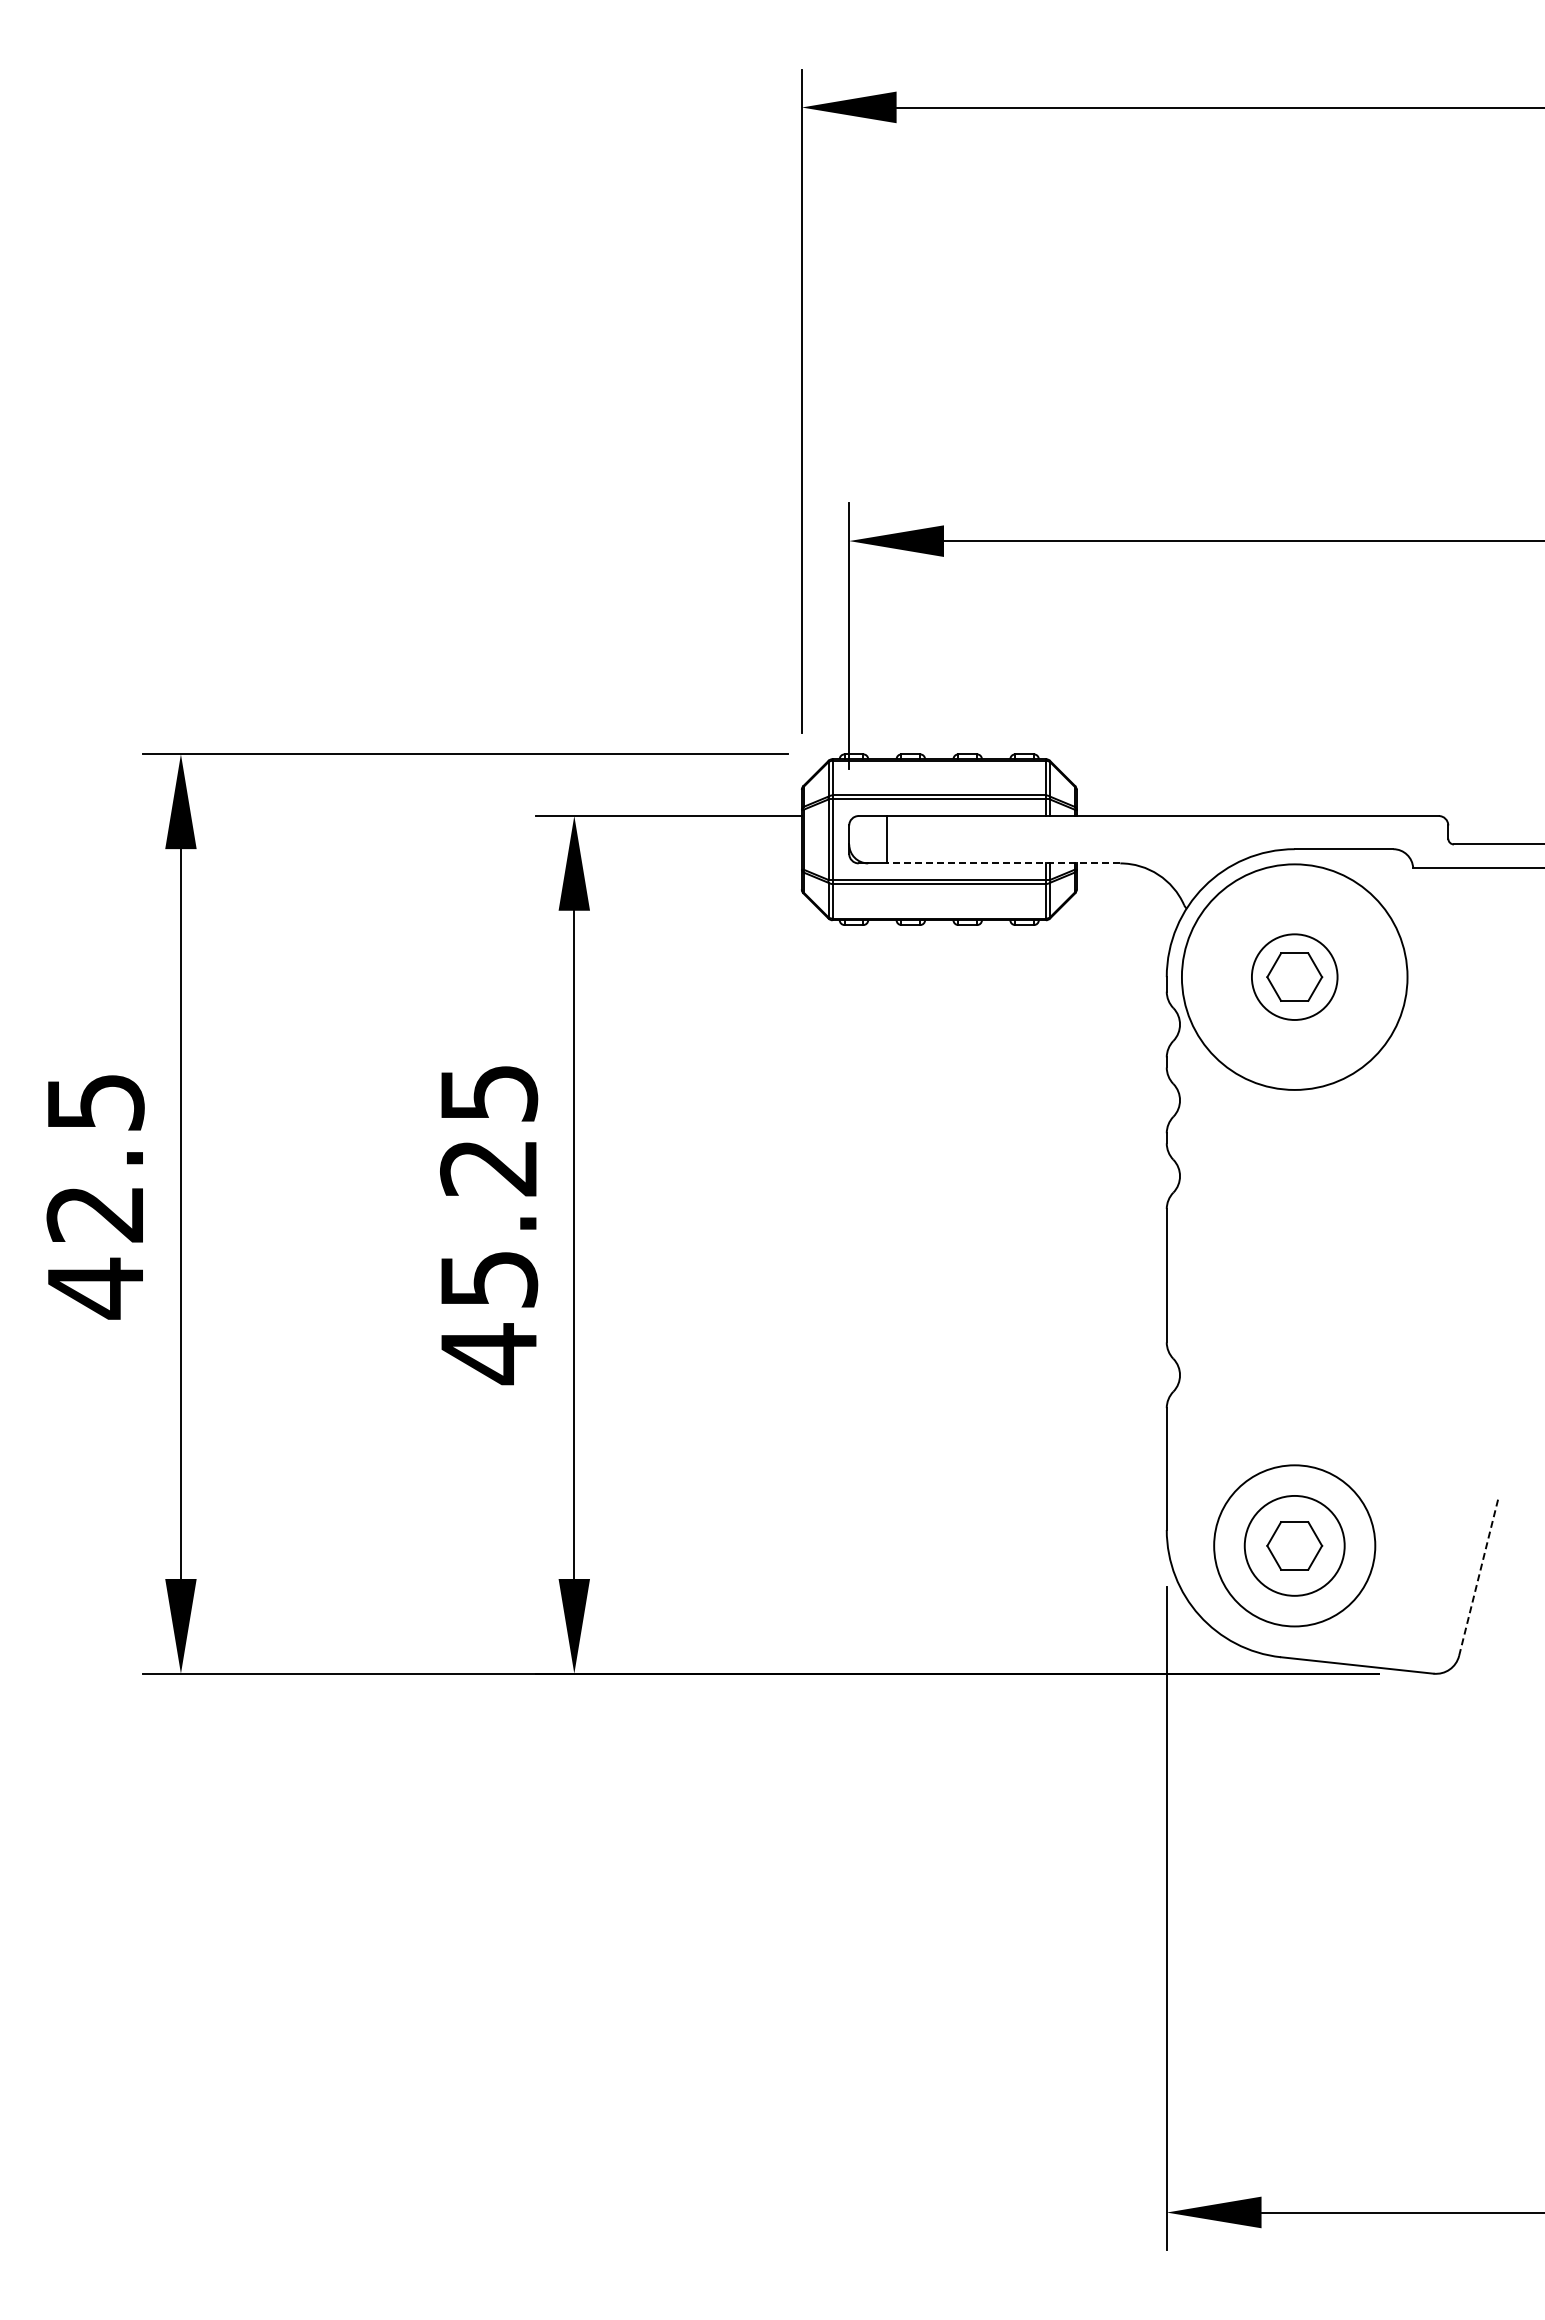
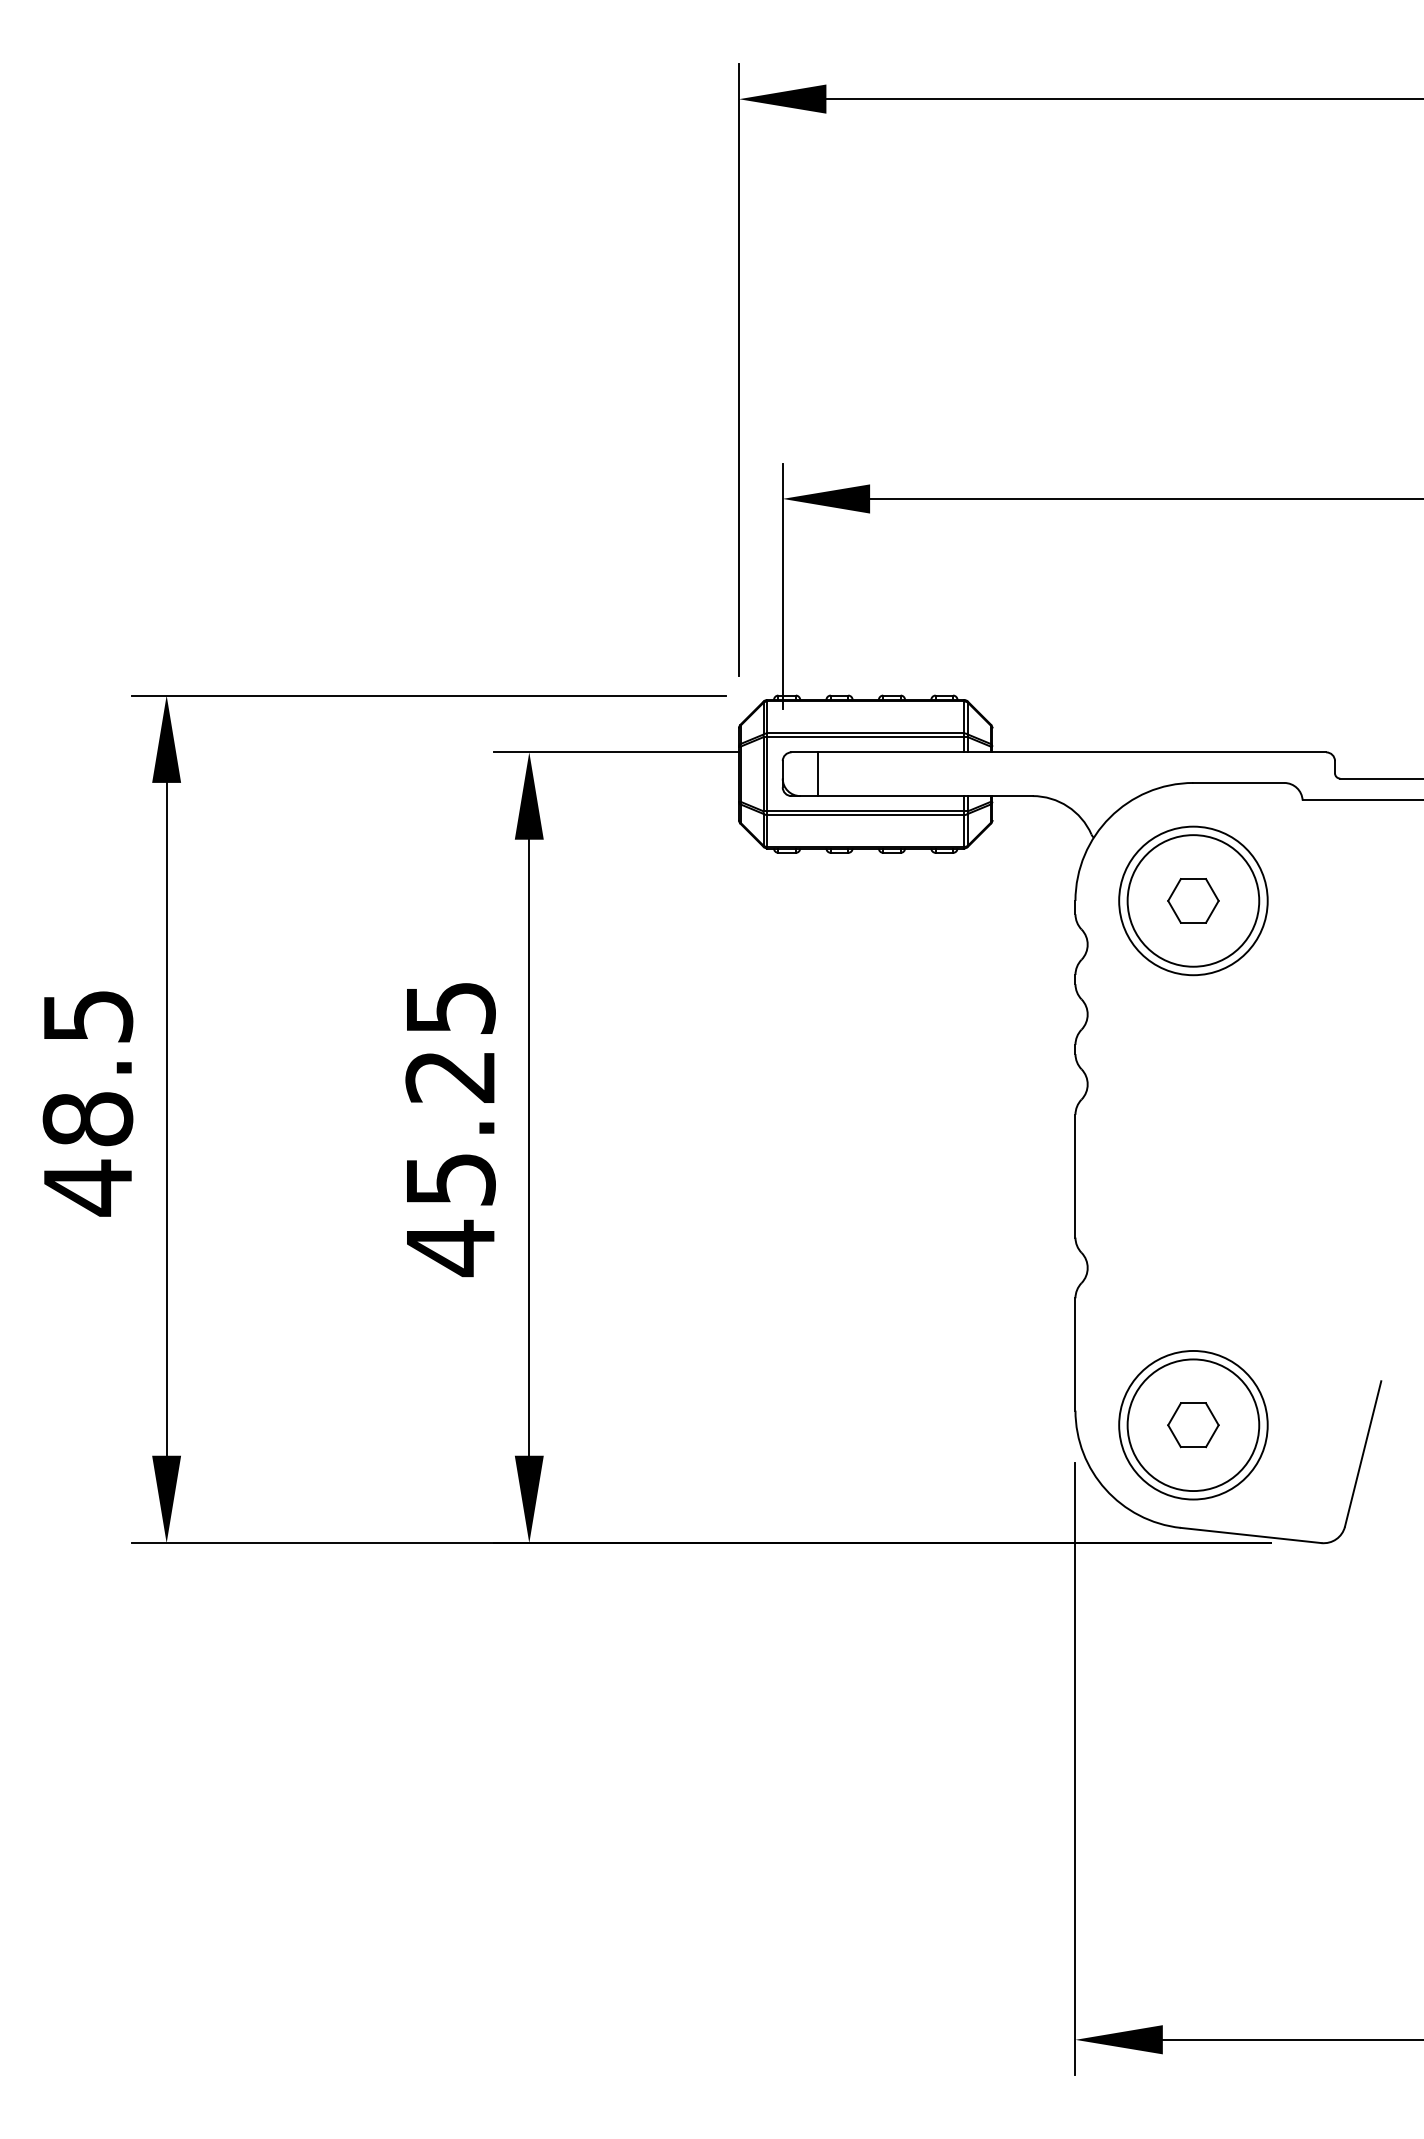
line: (1003, 863) -> (924, 796), dashed -> solid
circle: (1294, 976) -> (1193, 900), size x0.71
circle: (1294, 976) -> (1193, 900), size x1.67
text: (95, 1213) -> (87, 1118), 42.5 -> 48.5
circle: (1294, 1545) -> (1193, 1424), size x1.43
line: (1478, 1576) -> (1362, 1453), dashed -> solid

